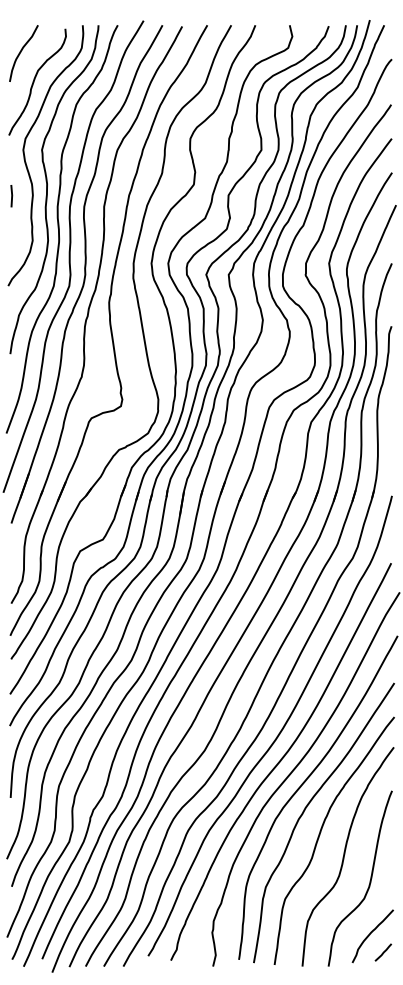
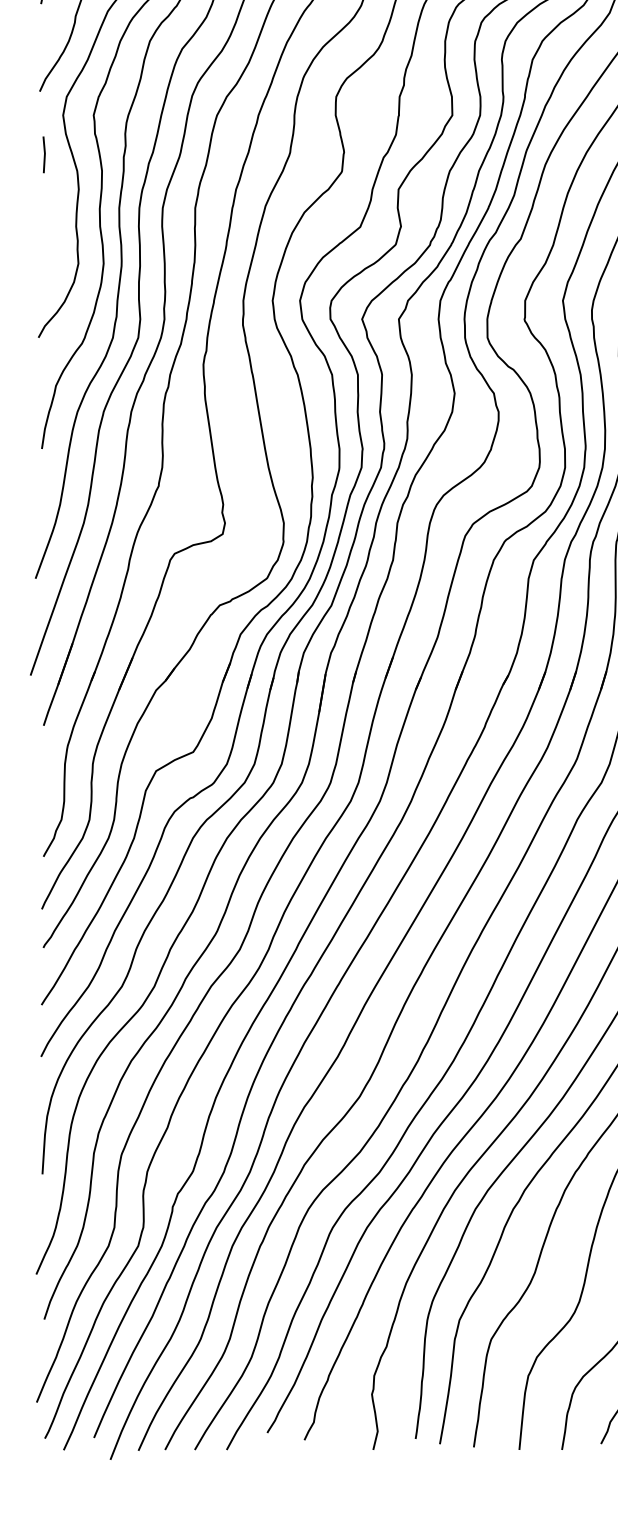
line: (11, 196) -> (43, 155), moved

